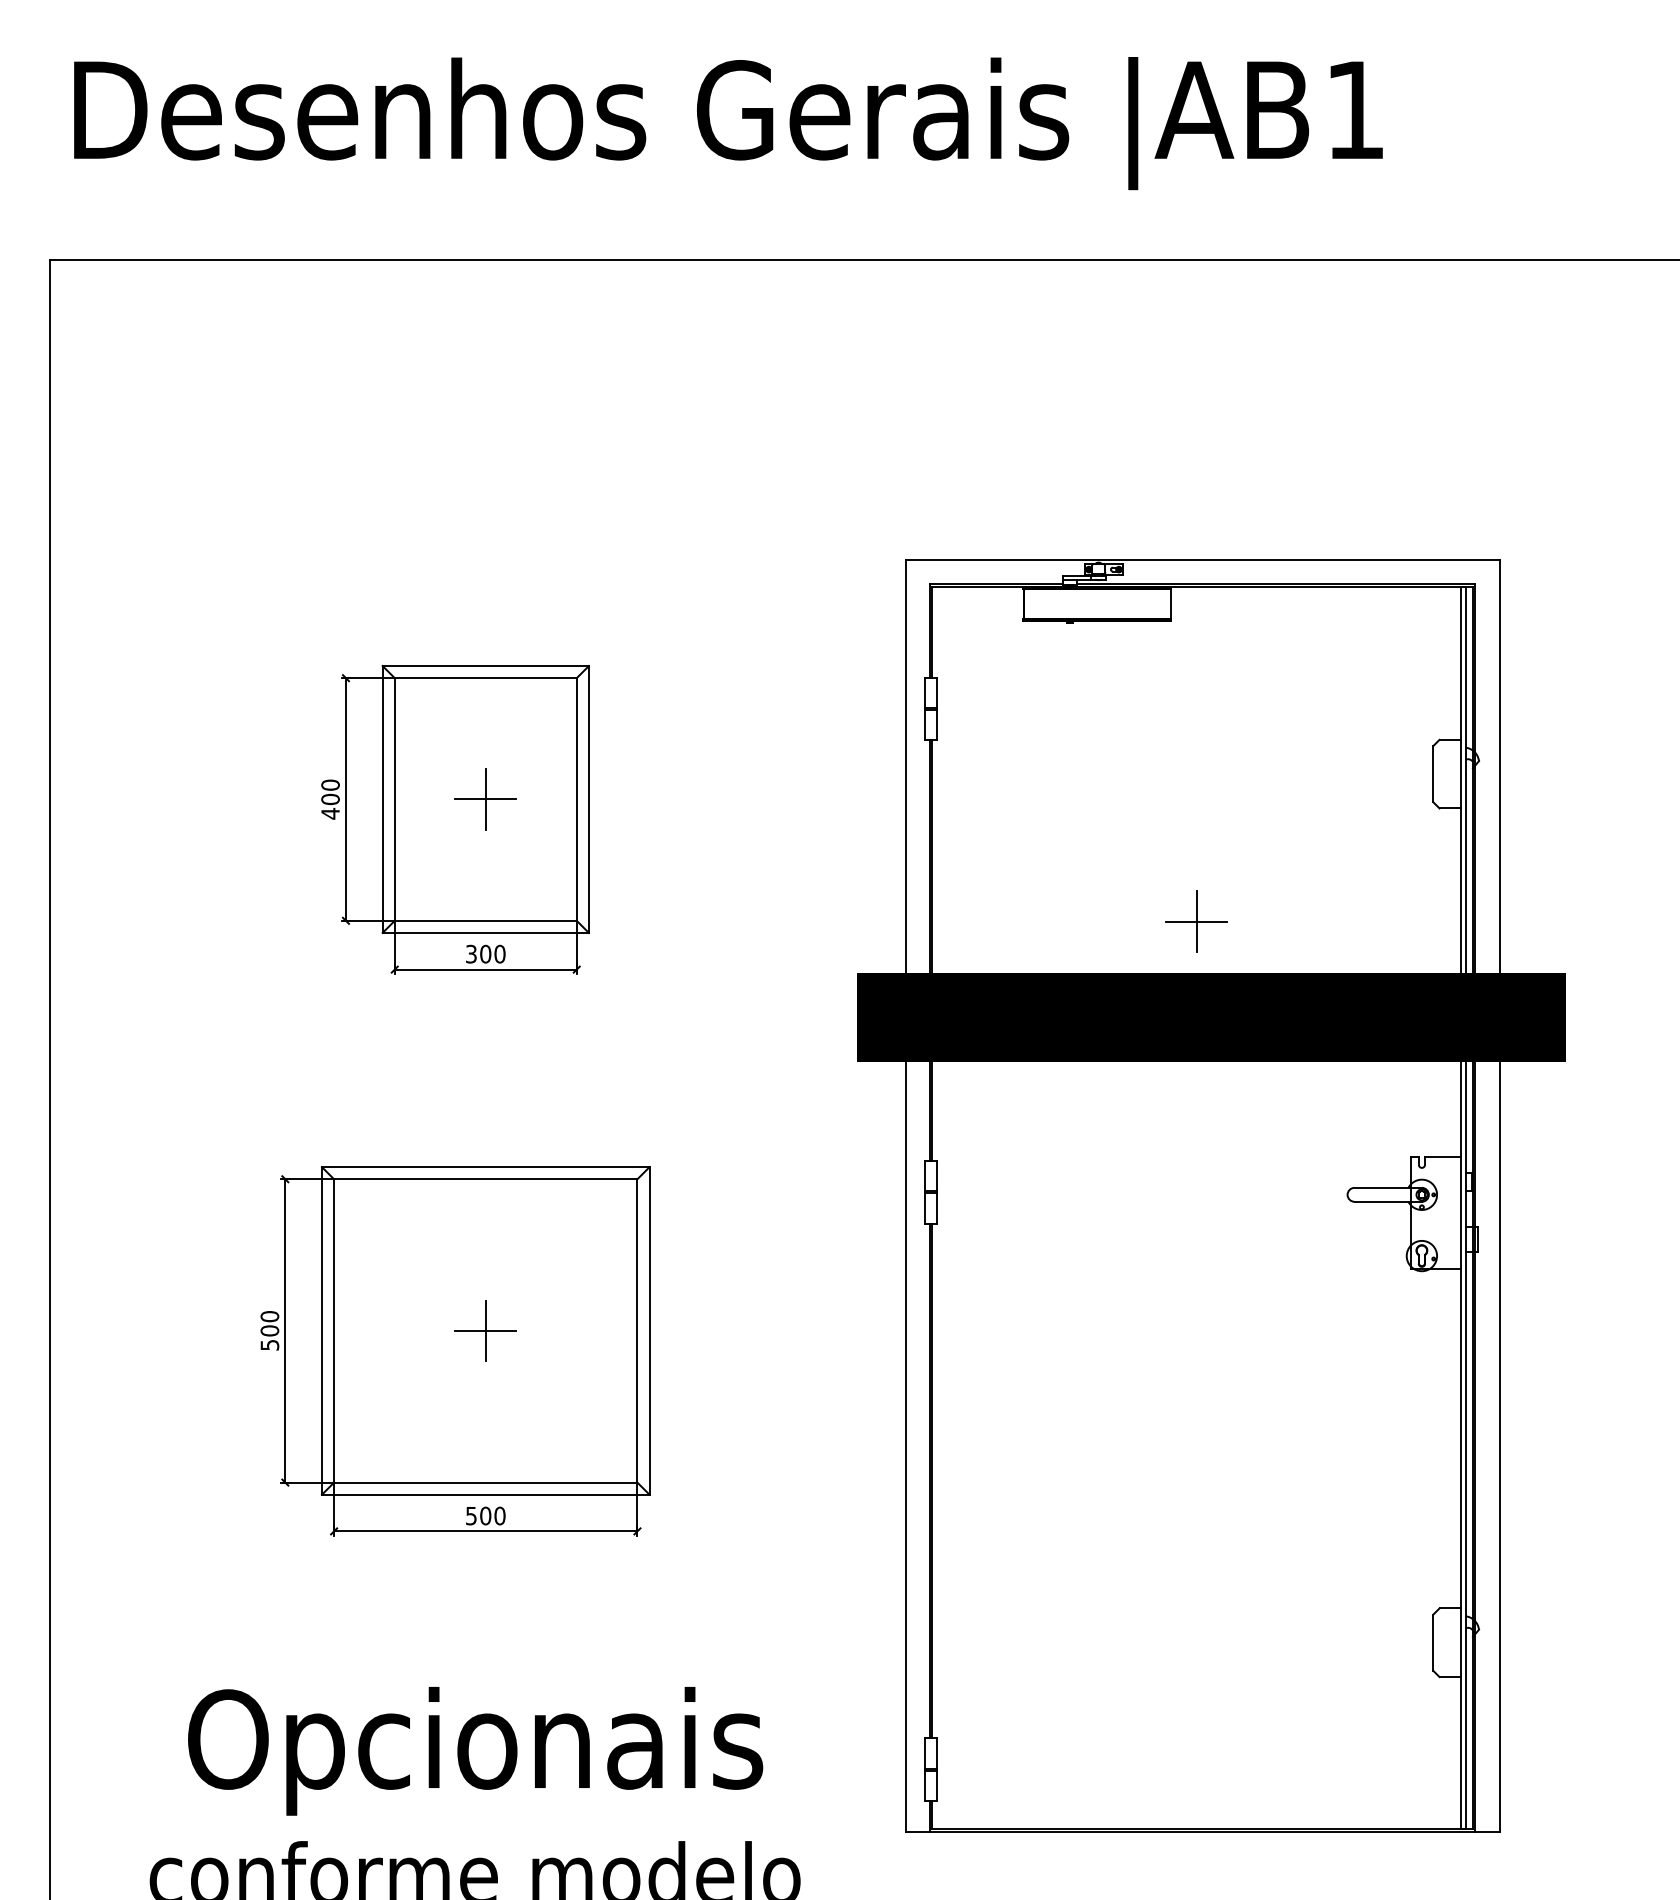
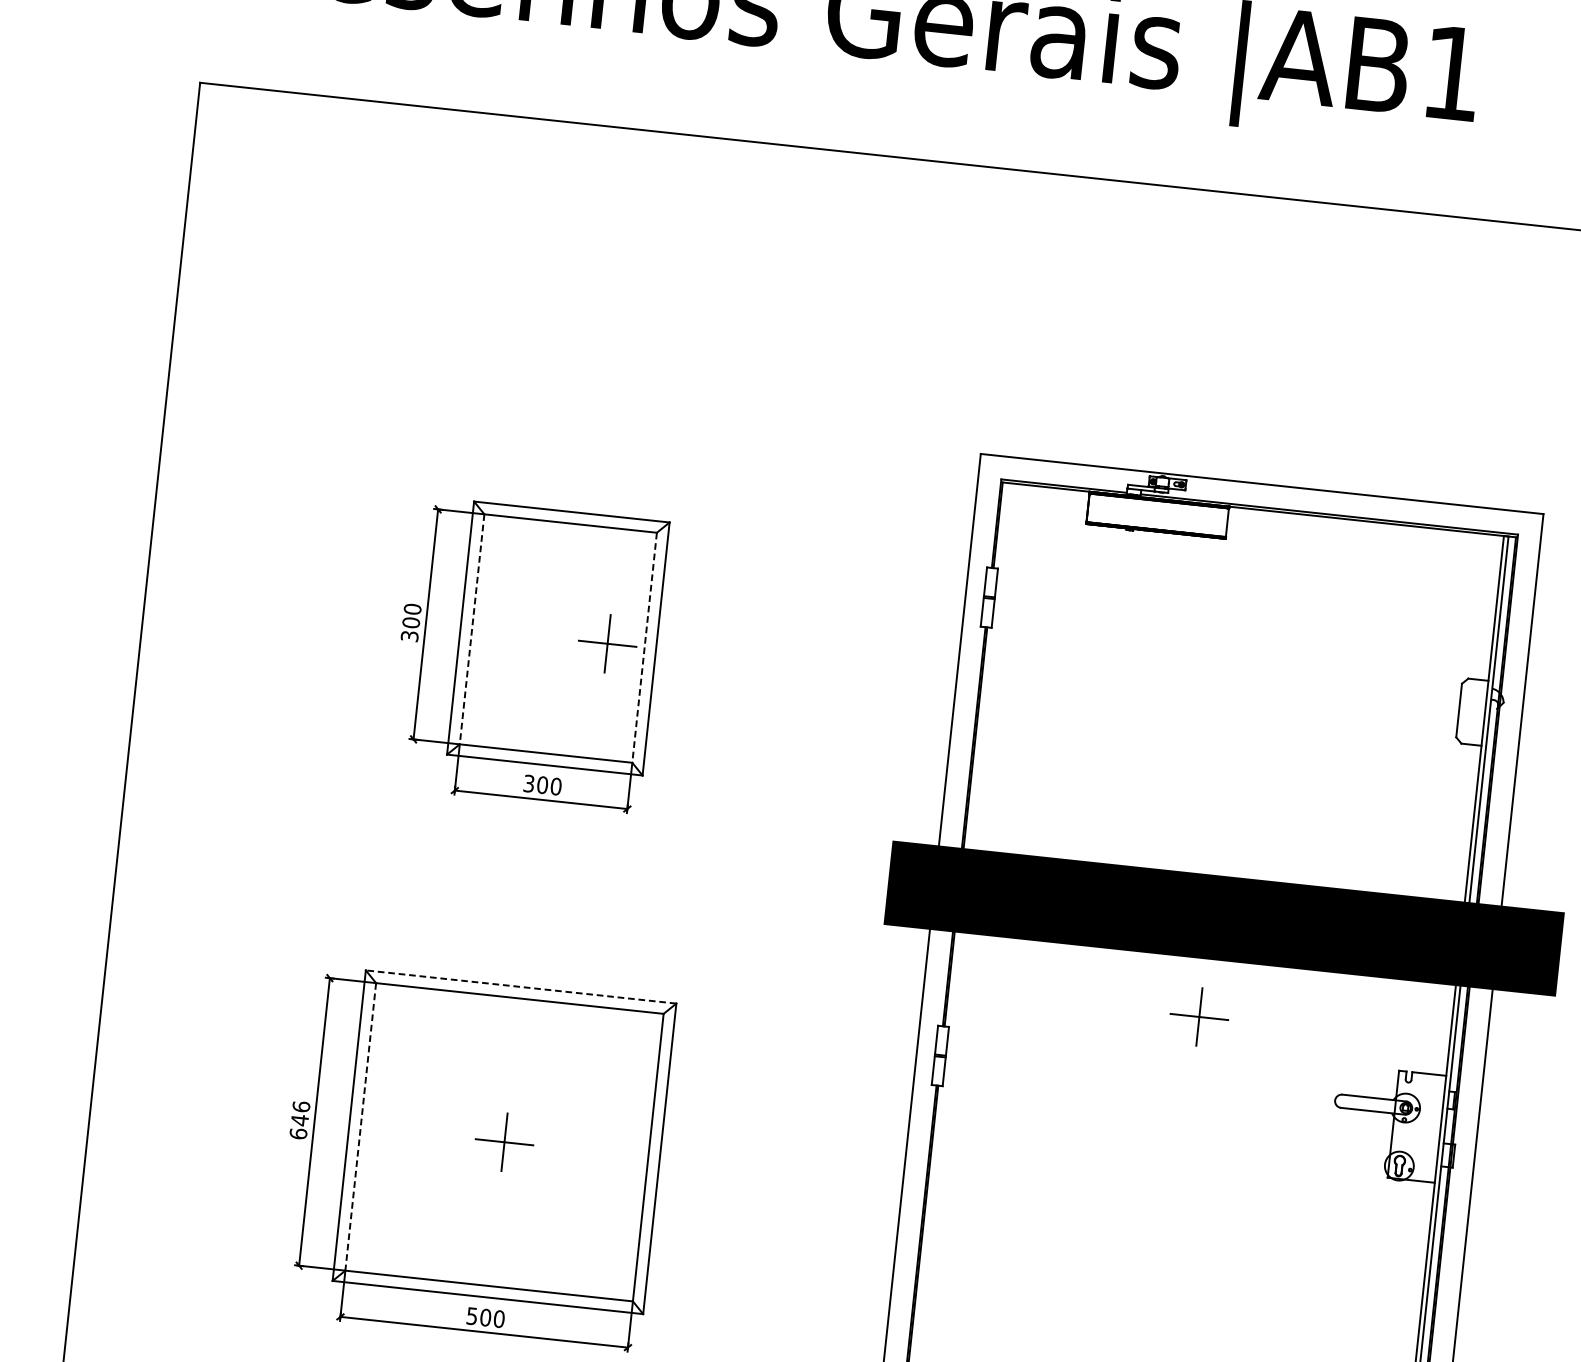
line: (394, 799) -> (471, 629), solid -> dashed
part: (485, 799) -> (607, 643), moved
line: (576, 799) -> (644, 647), solid -> dashed
text: (330, 813) -> (409, 636), 400 -> 300
part: (1196, 921) -> (1199, 1016), moved
line: (485, 1167) -> (520, 987), solid -> dashed
text: (269, 1330) -> (299, 1119), 500 -> 646
line: (334, 1330) -> (361, 1126), solid -> dashed

